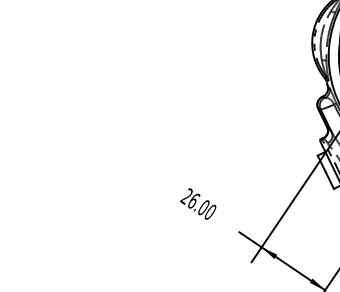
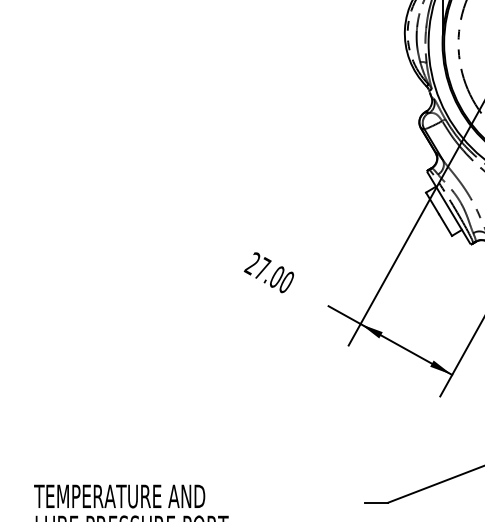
text: (194, 200) -> (263, 268), 26.00 -> 27.00

